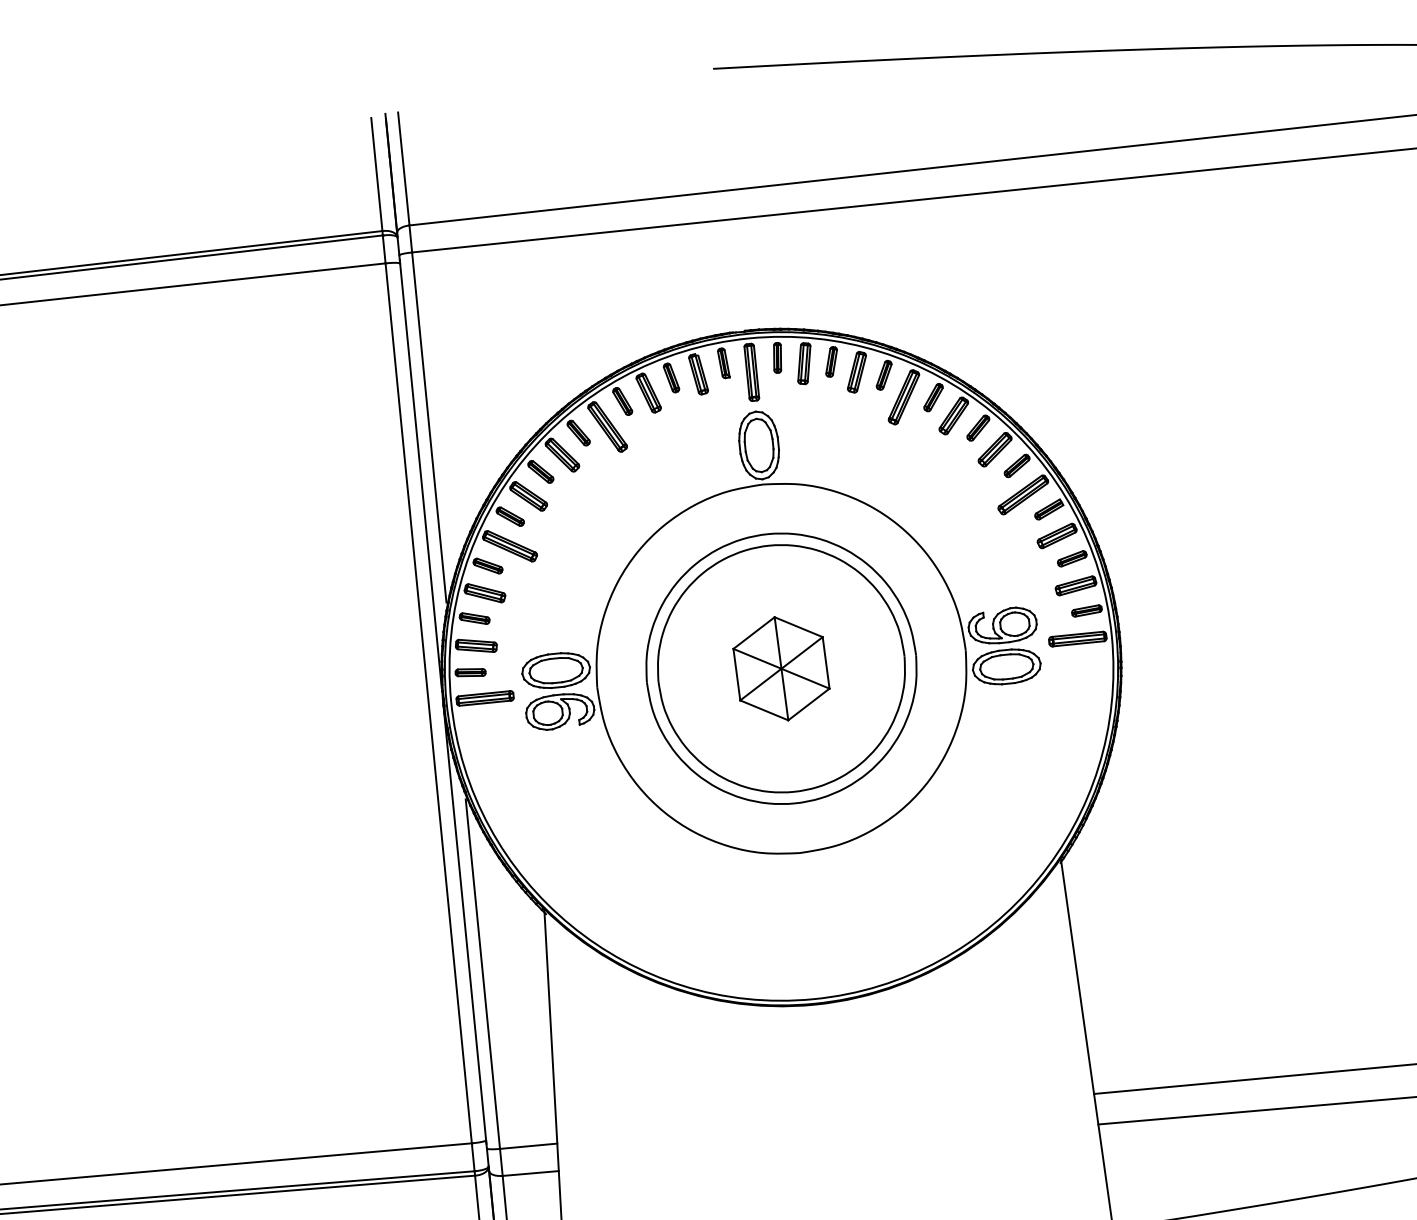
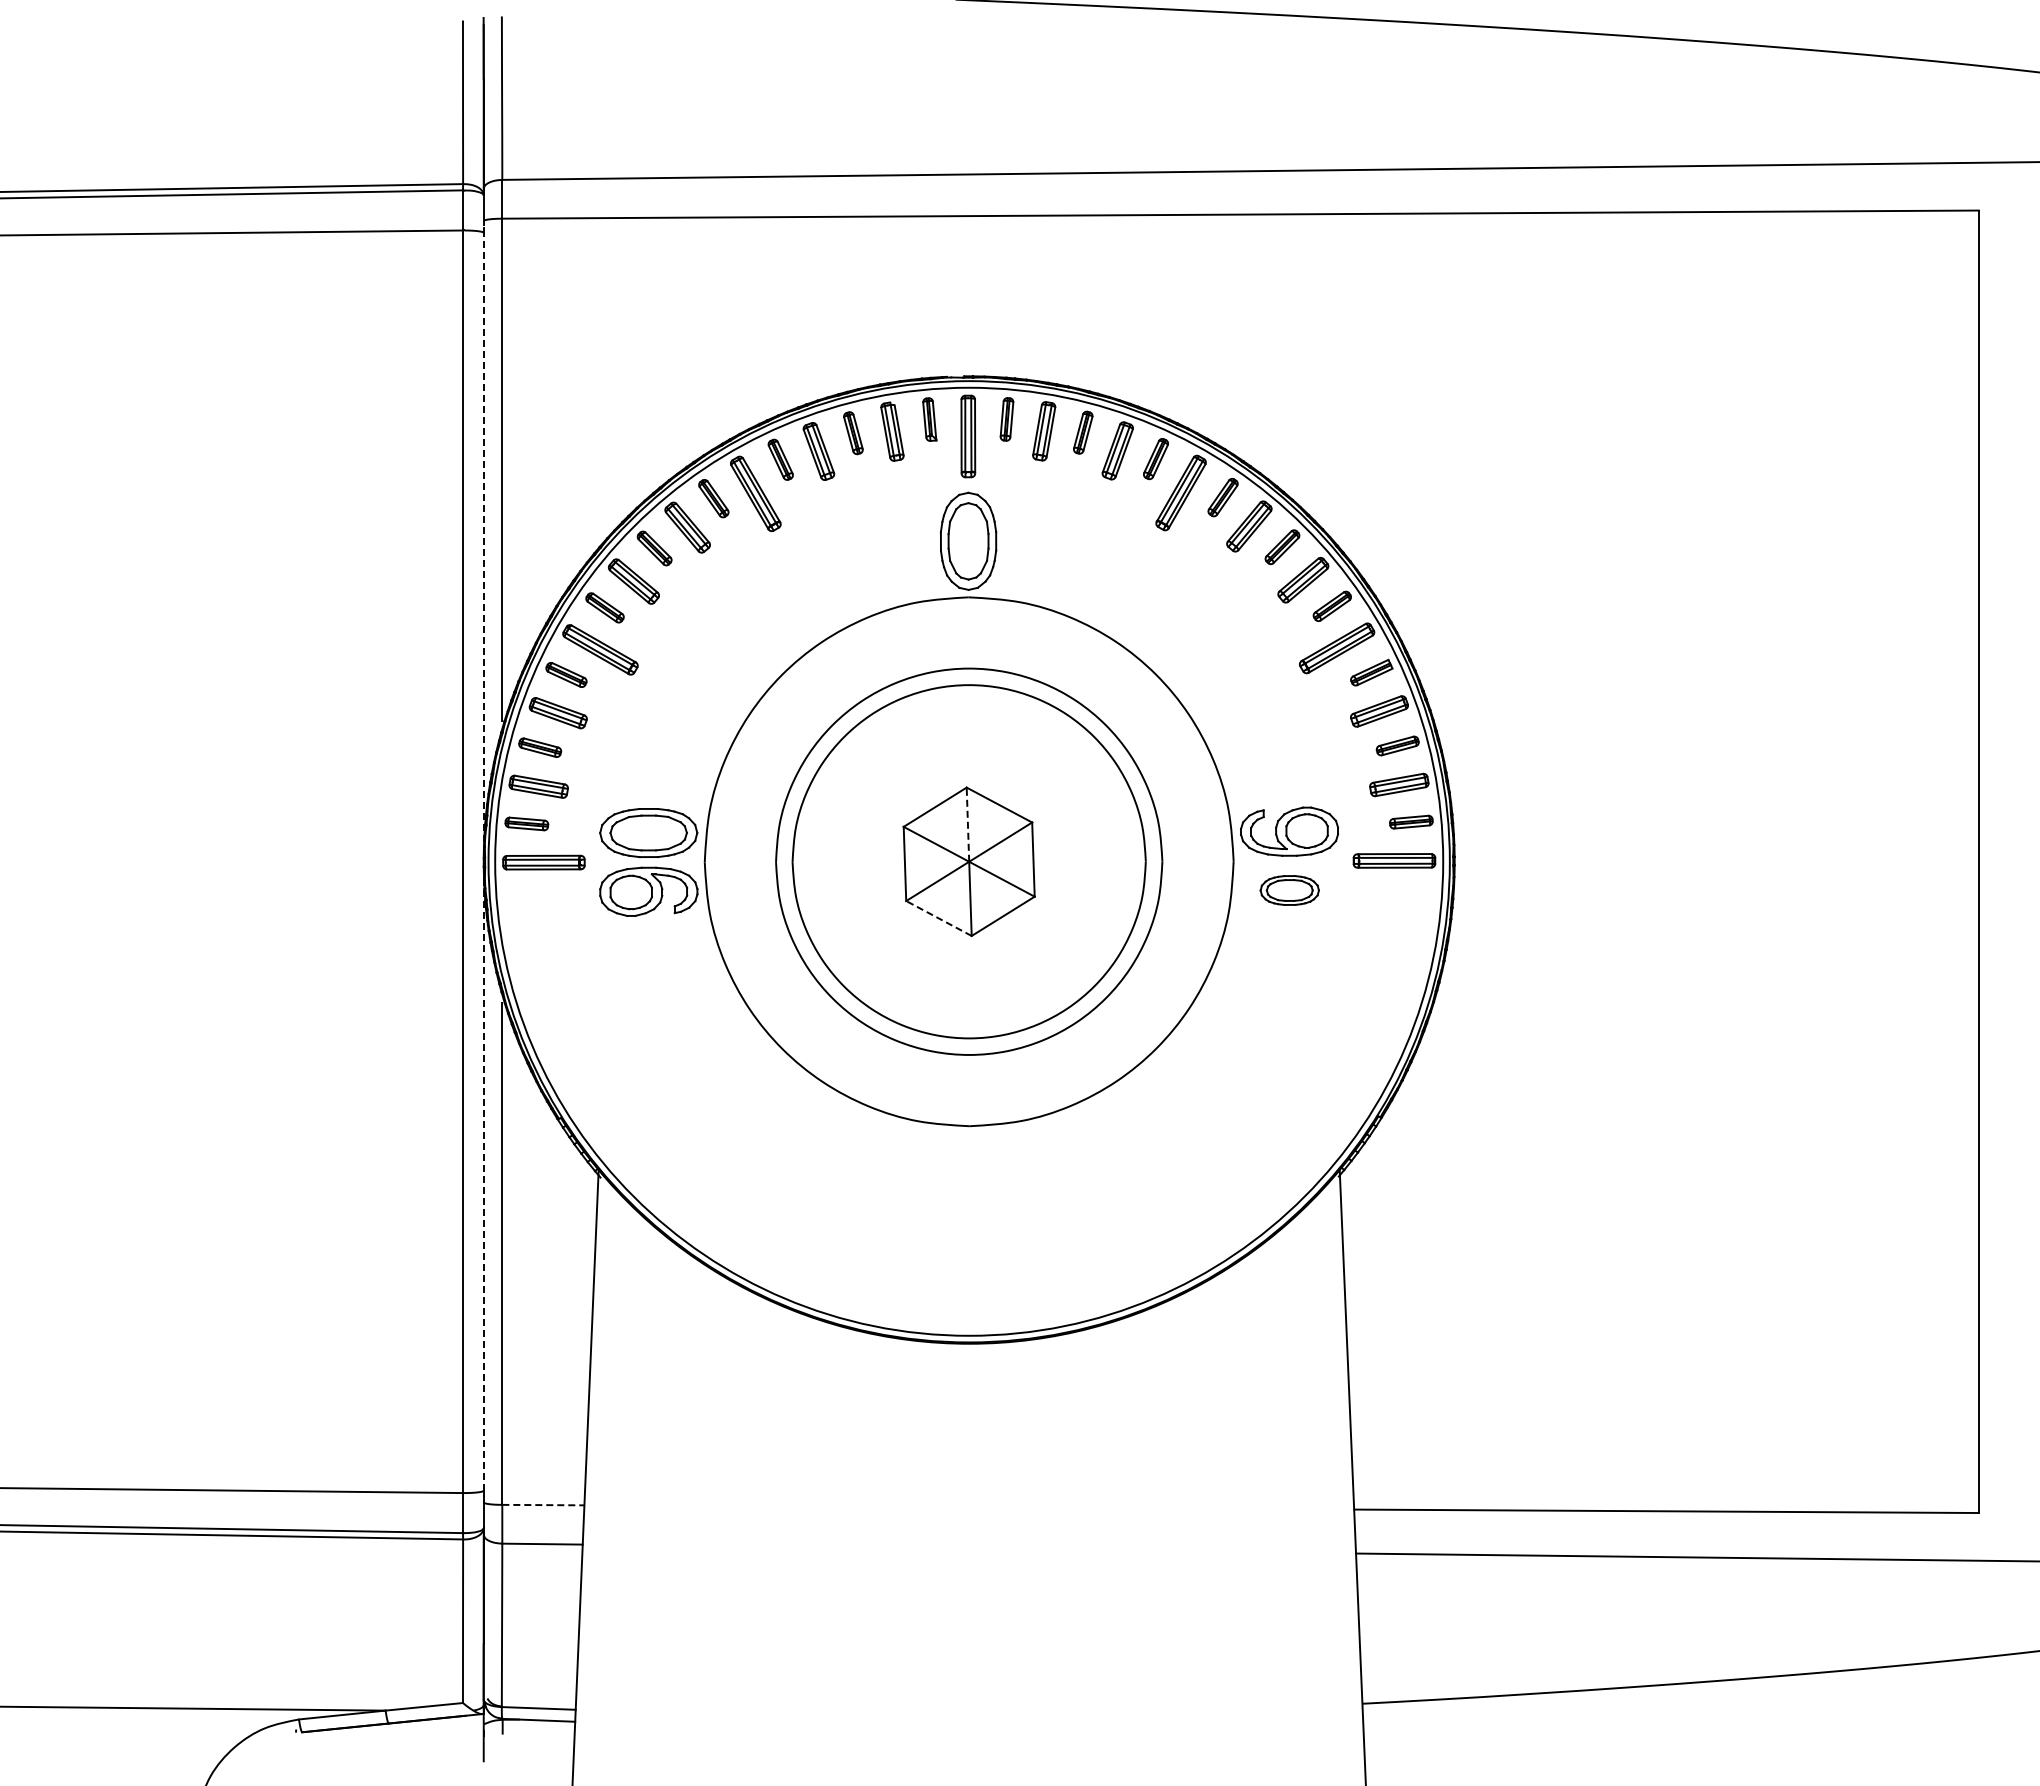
line: (420, 471) -> (483, 530), solid -> dashed
line: (777, 642) -> (967, 824), solid -> dashed
part: (1006, 666) -> (1289, 890), size x0.6
line: (763, 710) -> (938, 918), solid -> dashed
line: (464, 925) -> (483, 1182), solid -> dashed
line: (528, 1146) -> (543, 1505), solid -> dashed

